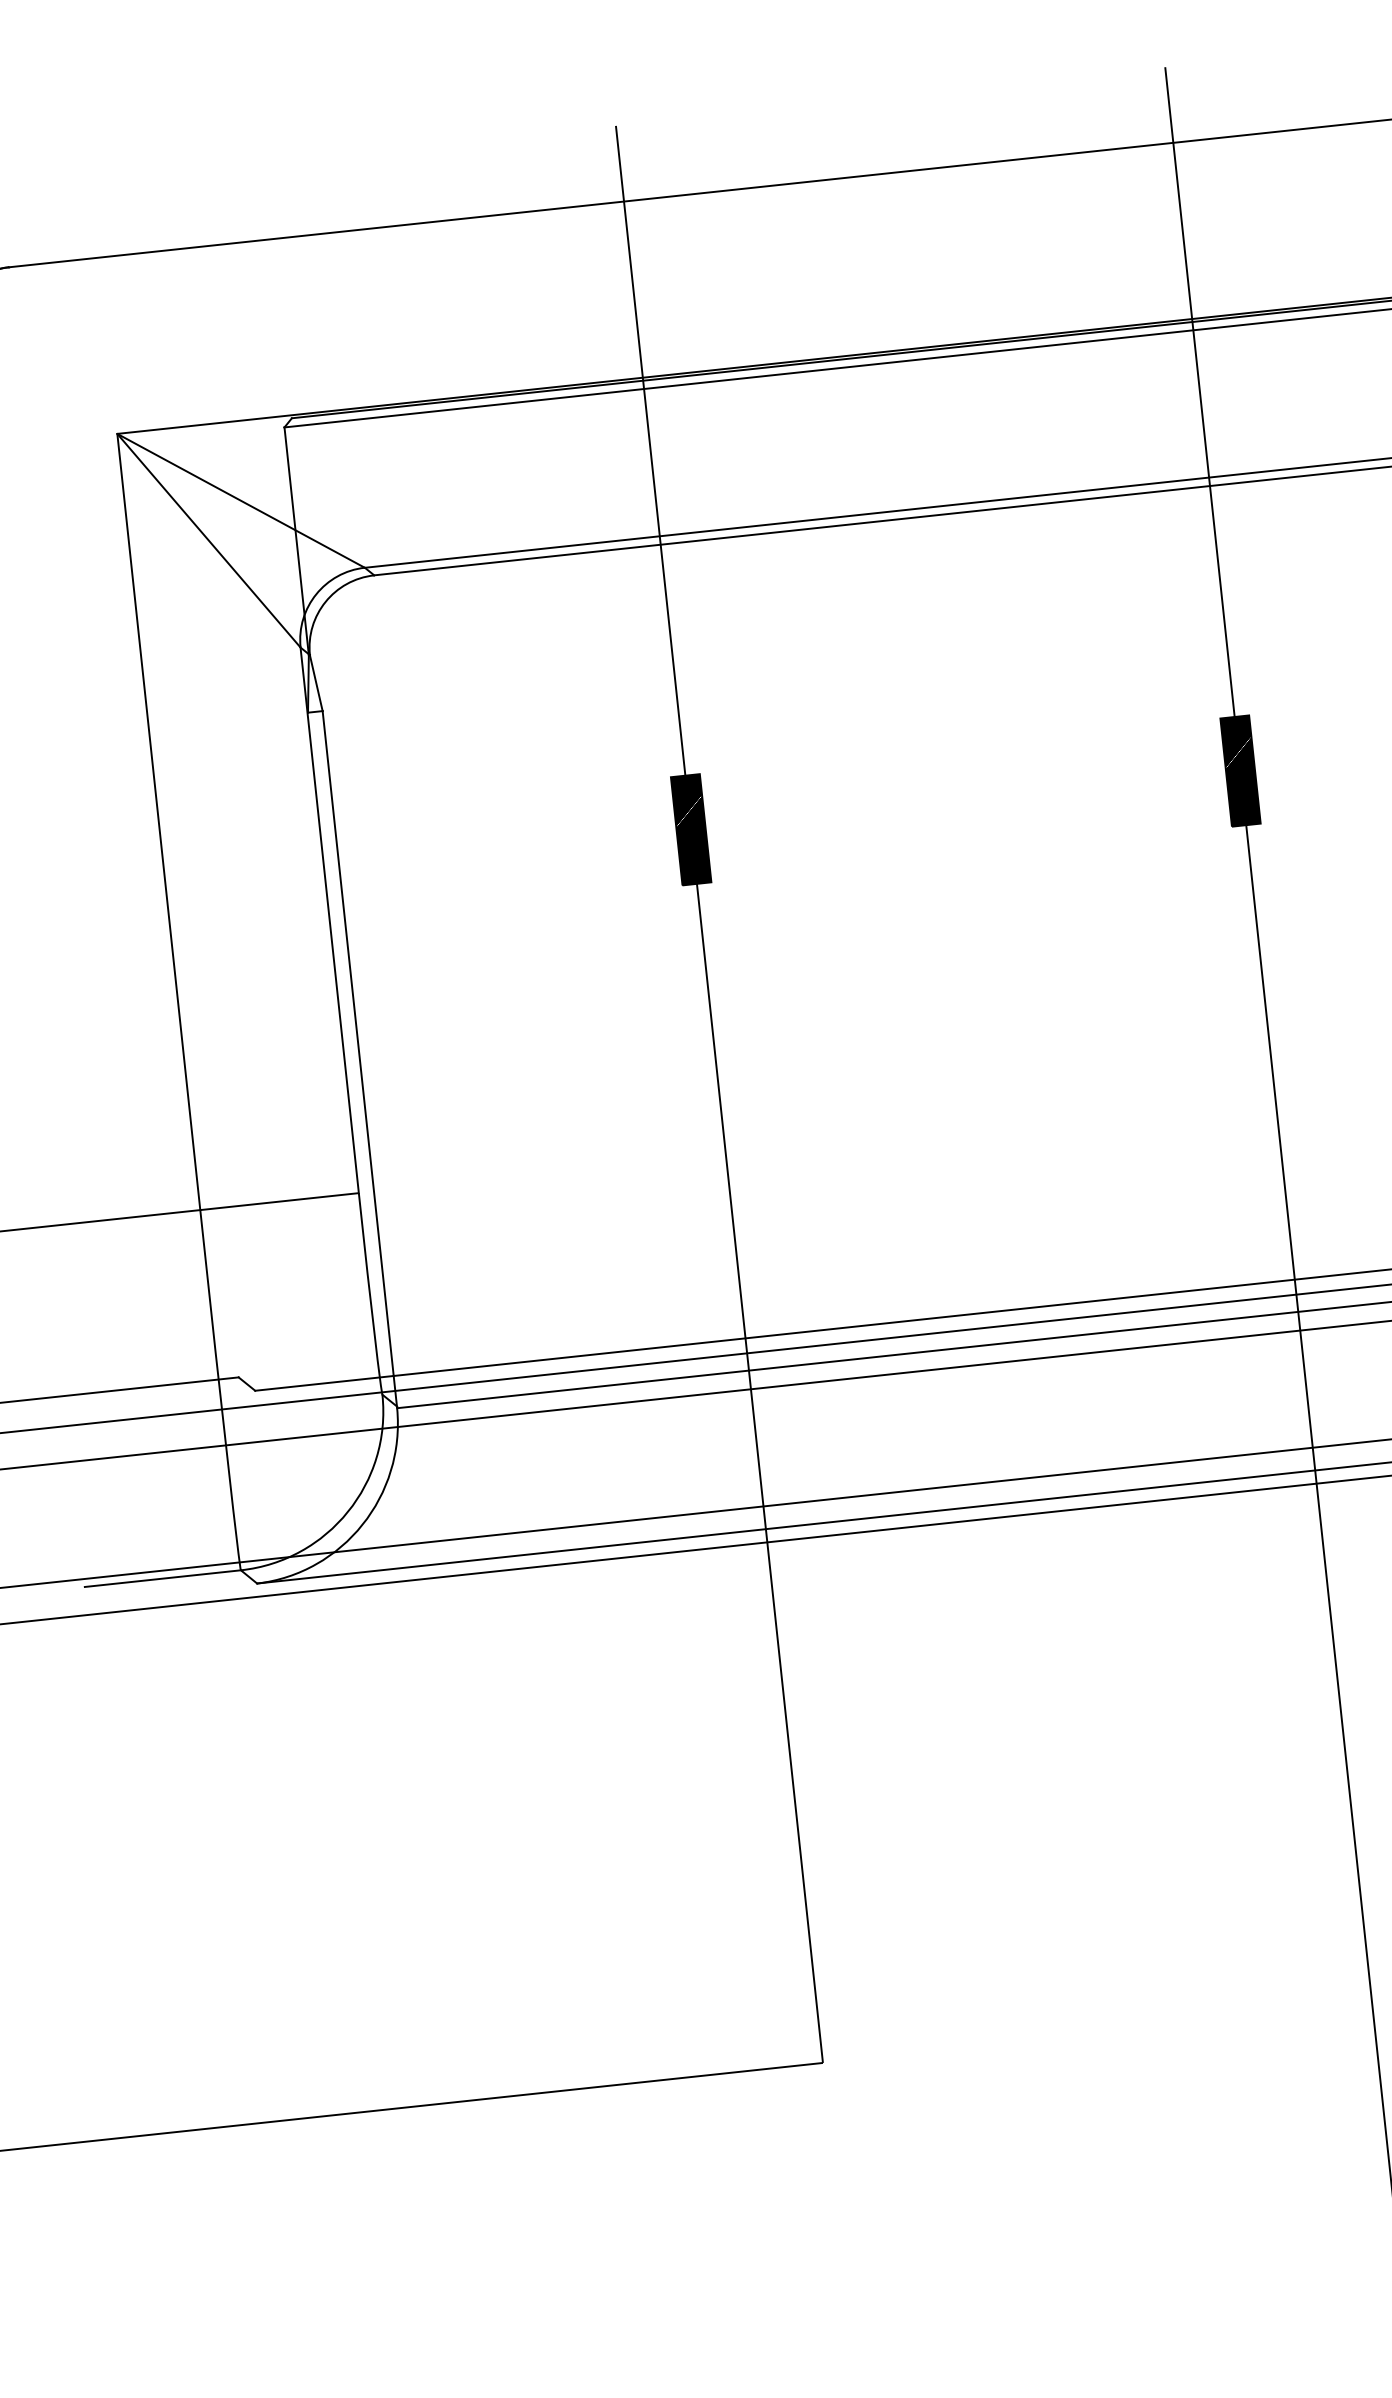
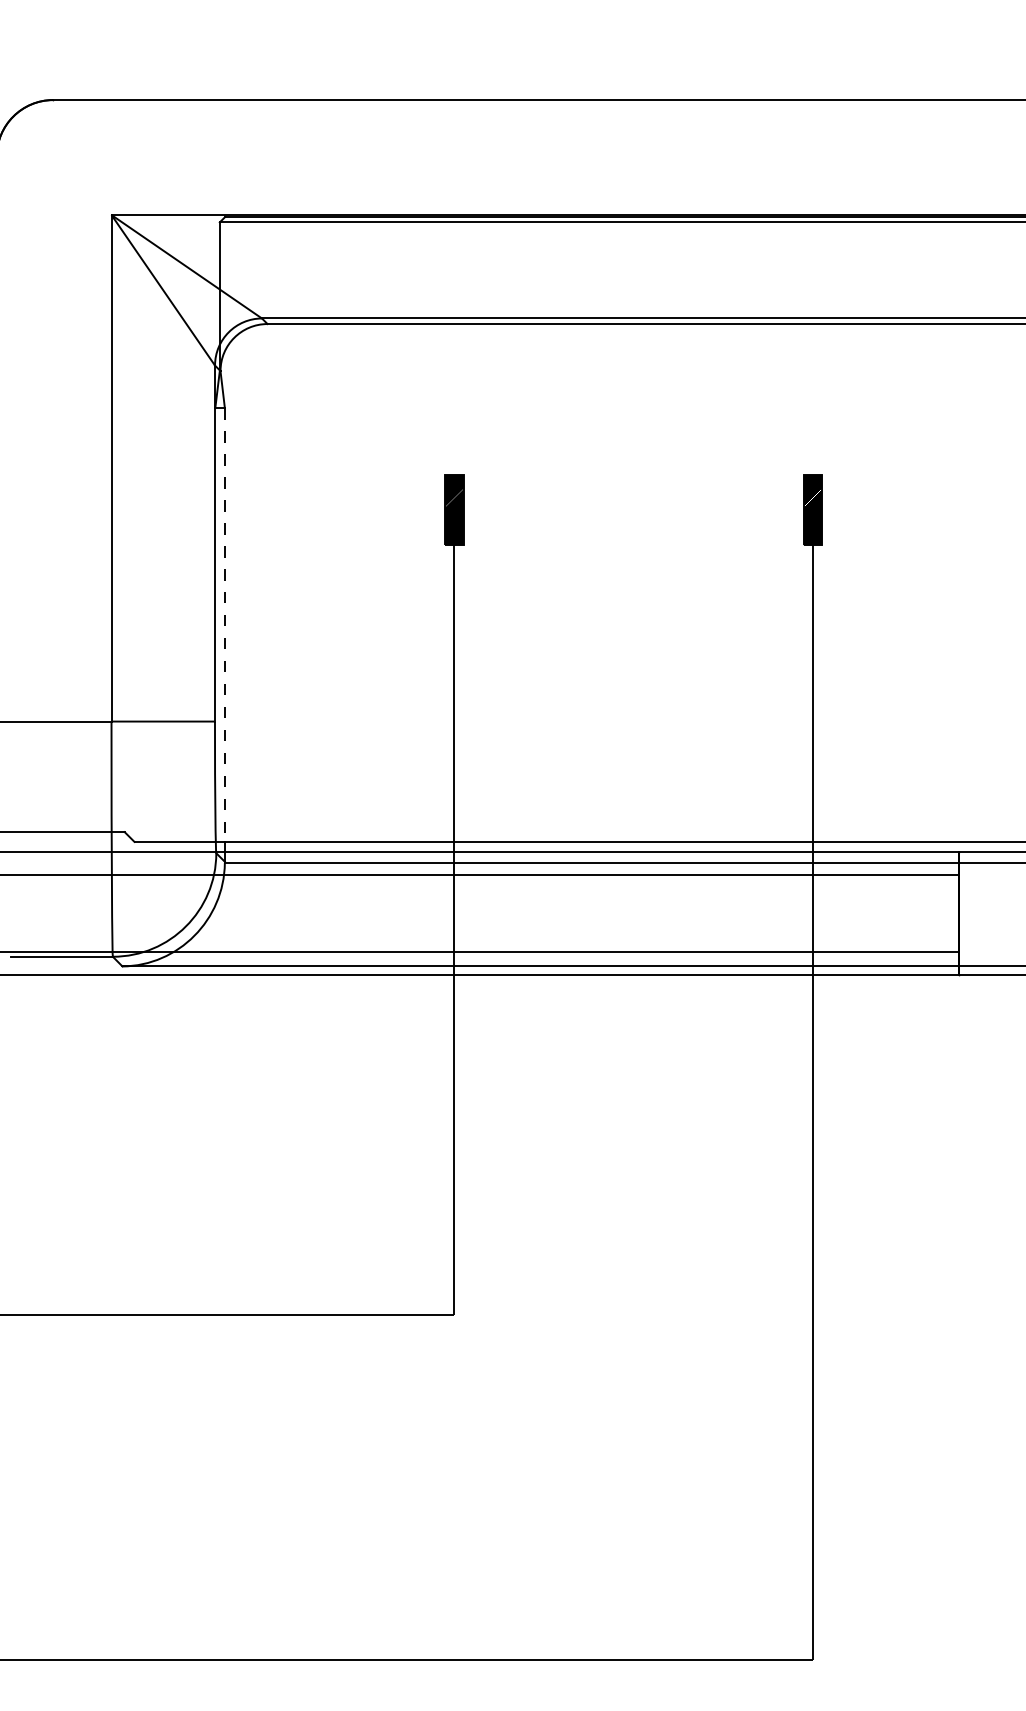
line: (1199, 391) -> (812, 262), removed
line: (650, 450) -> (454, 262), removed
line: (357, 1042) -> (224, 624), solid -> dashed

